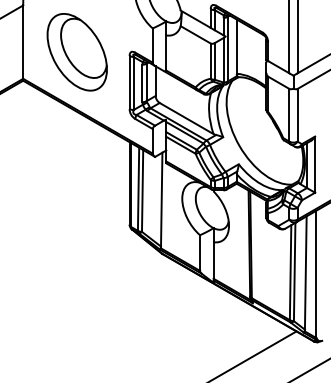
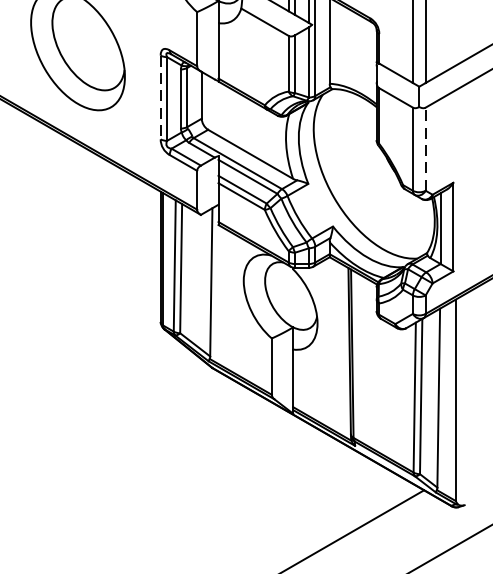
line: (129, 82) -> (160, 97), solid -> dashed
line: (297, 114) -> (425, 147), solid -> dashed

